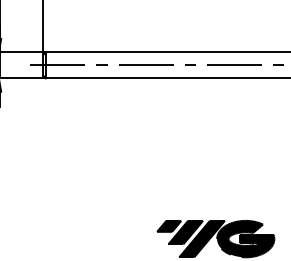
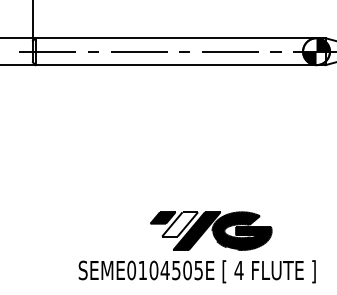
fill: (186, 232) -> (180, 224), removed

